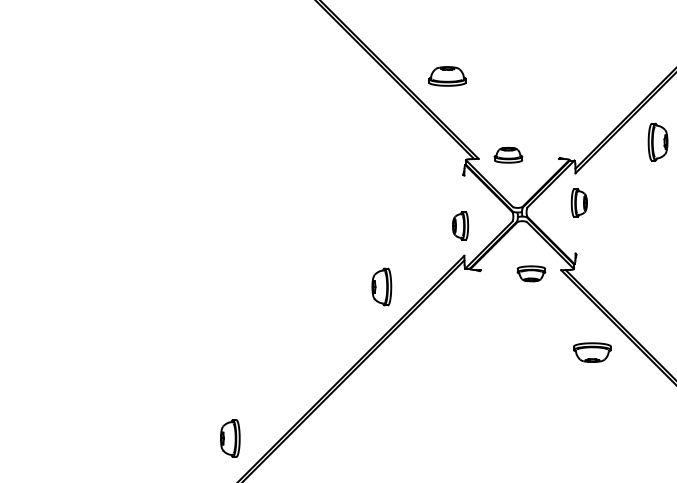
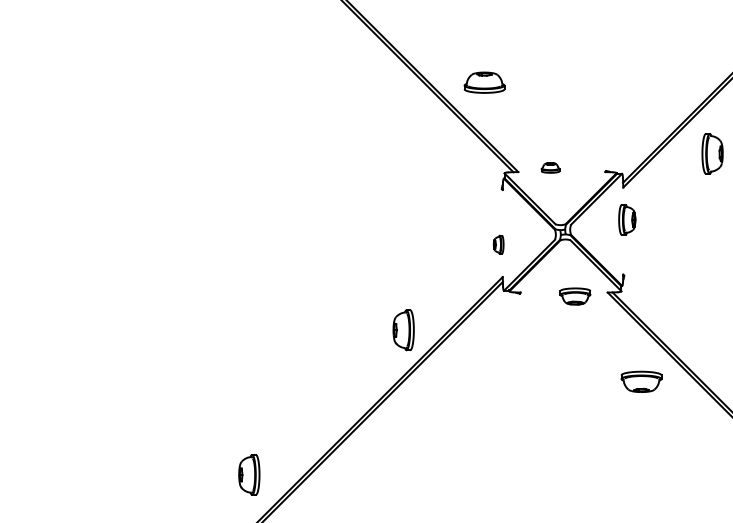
part: (508, 154) -> (550, 167), size x0.6
part: (460, 225) -> (498, 244), size x0.6
part: (381, 286) -> (403, 329), moved

